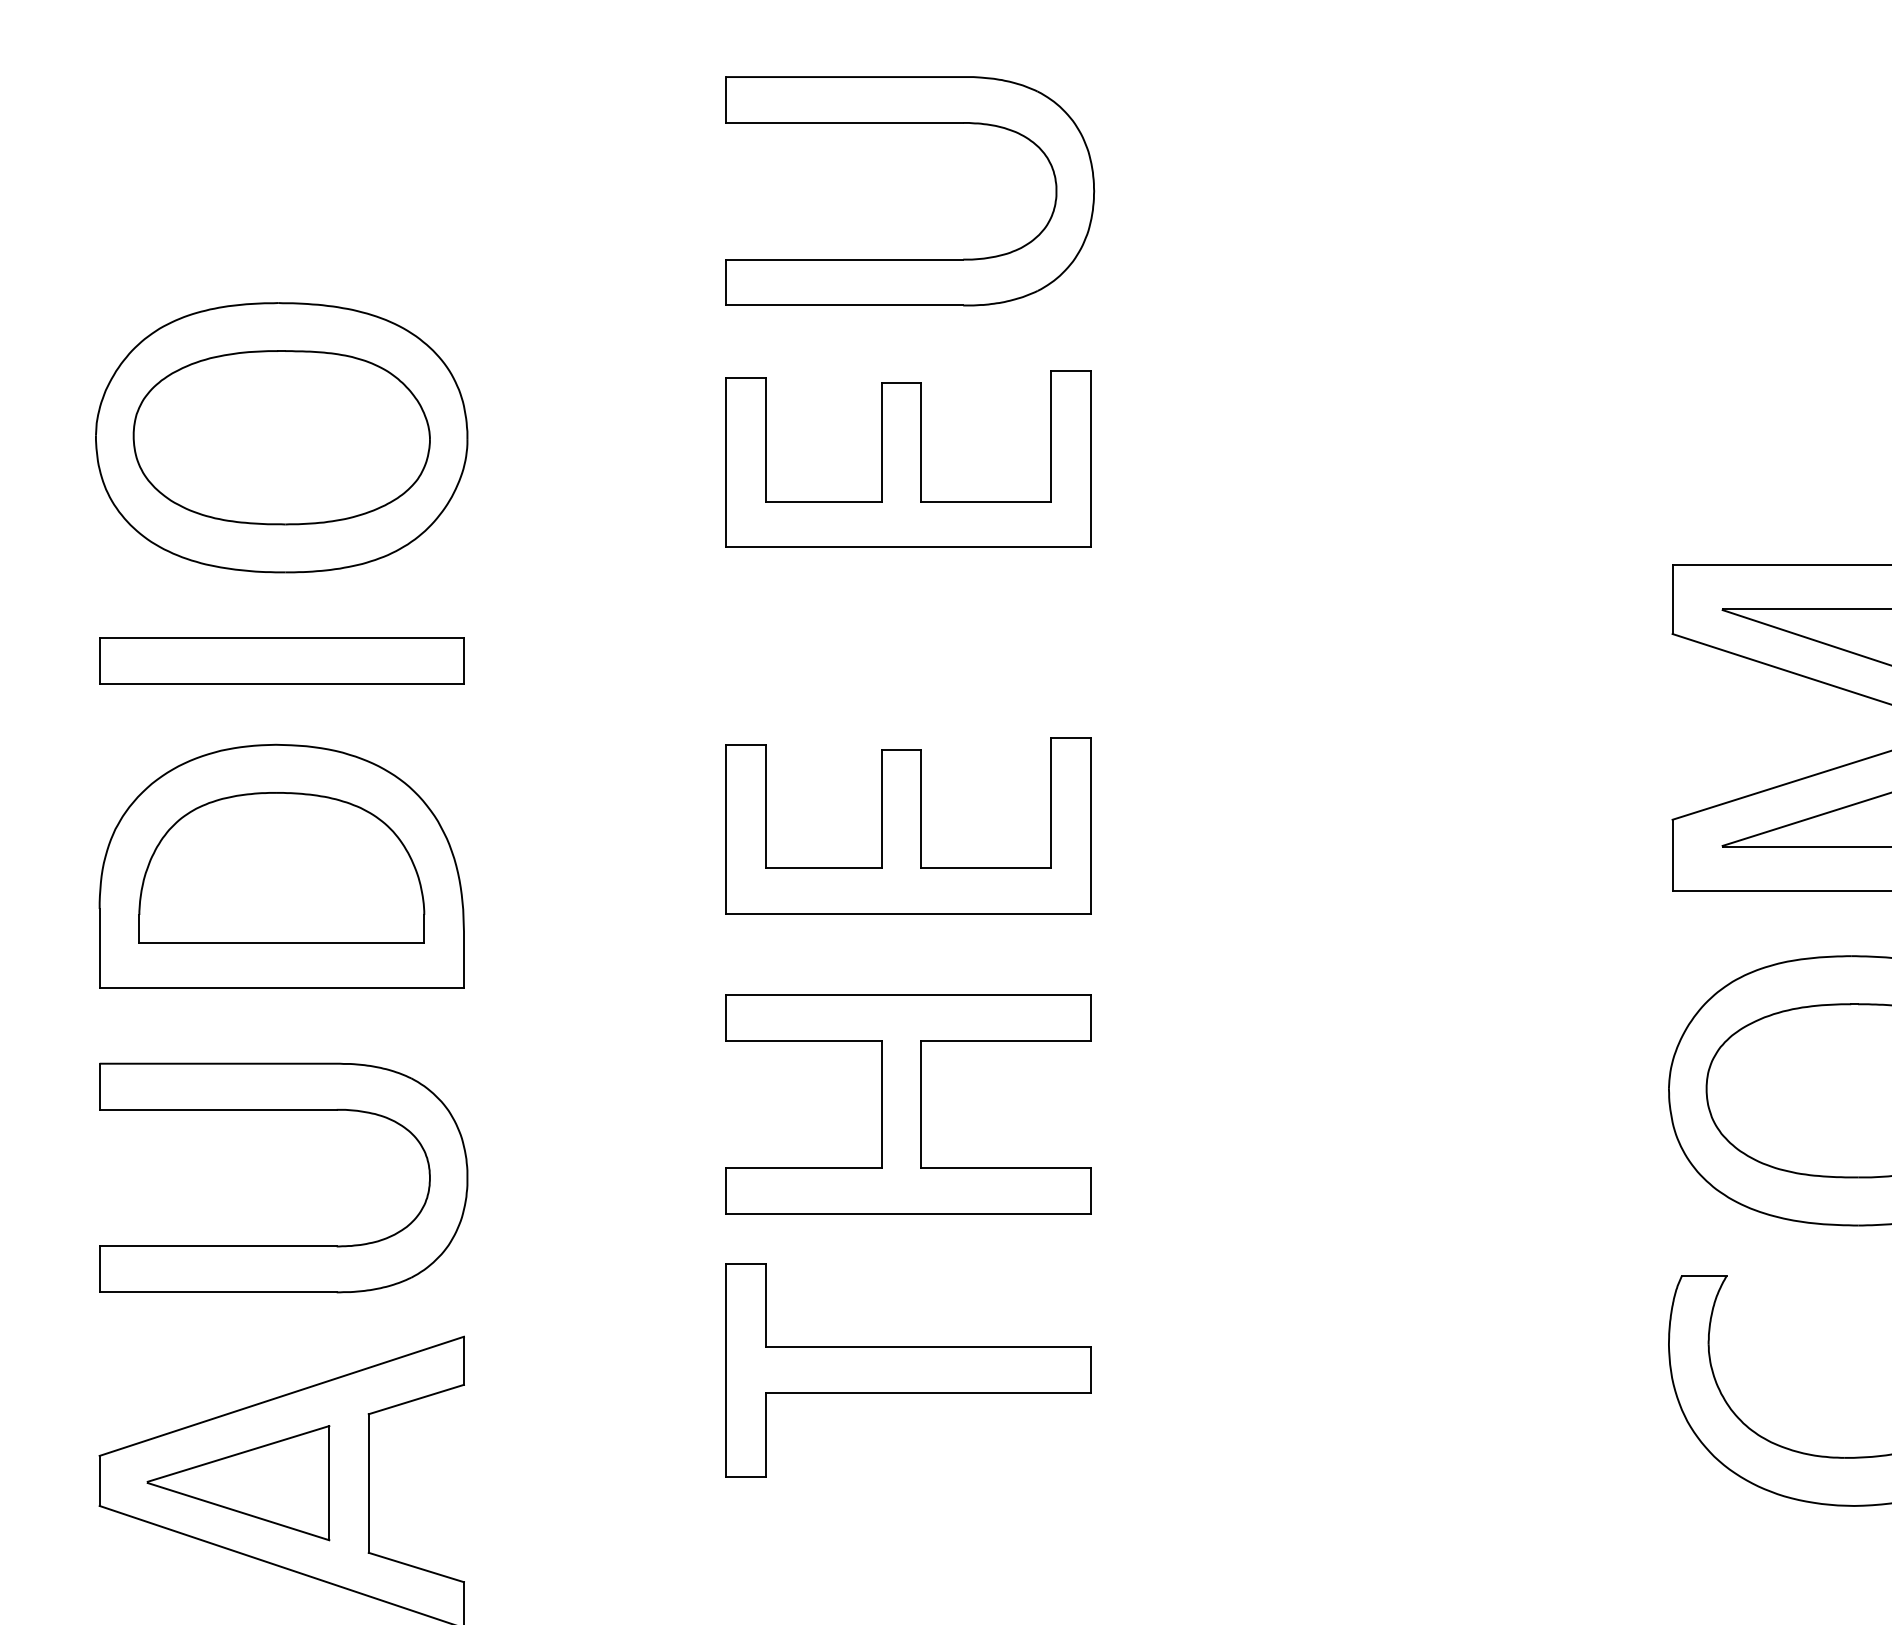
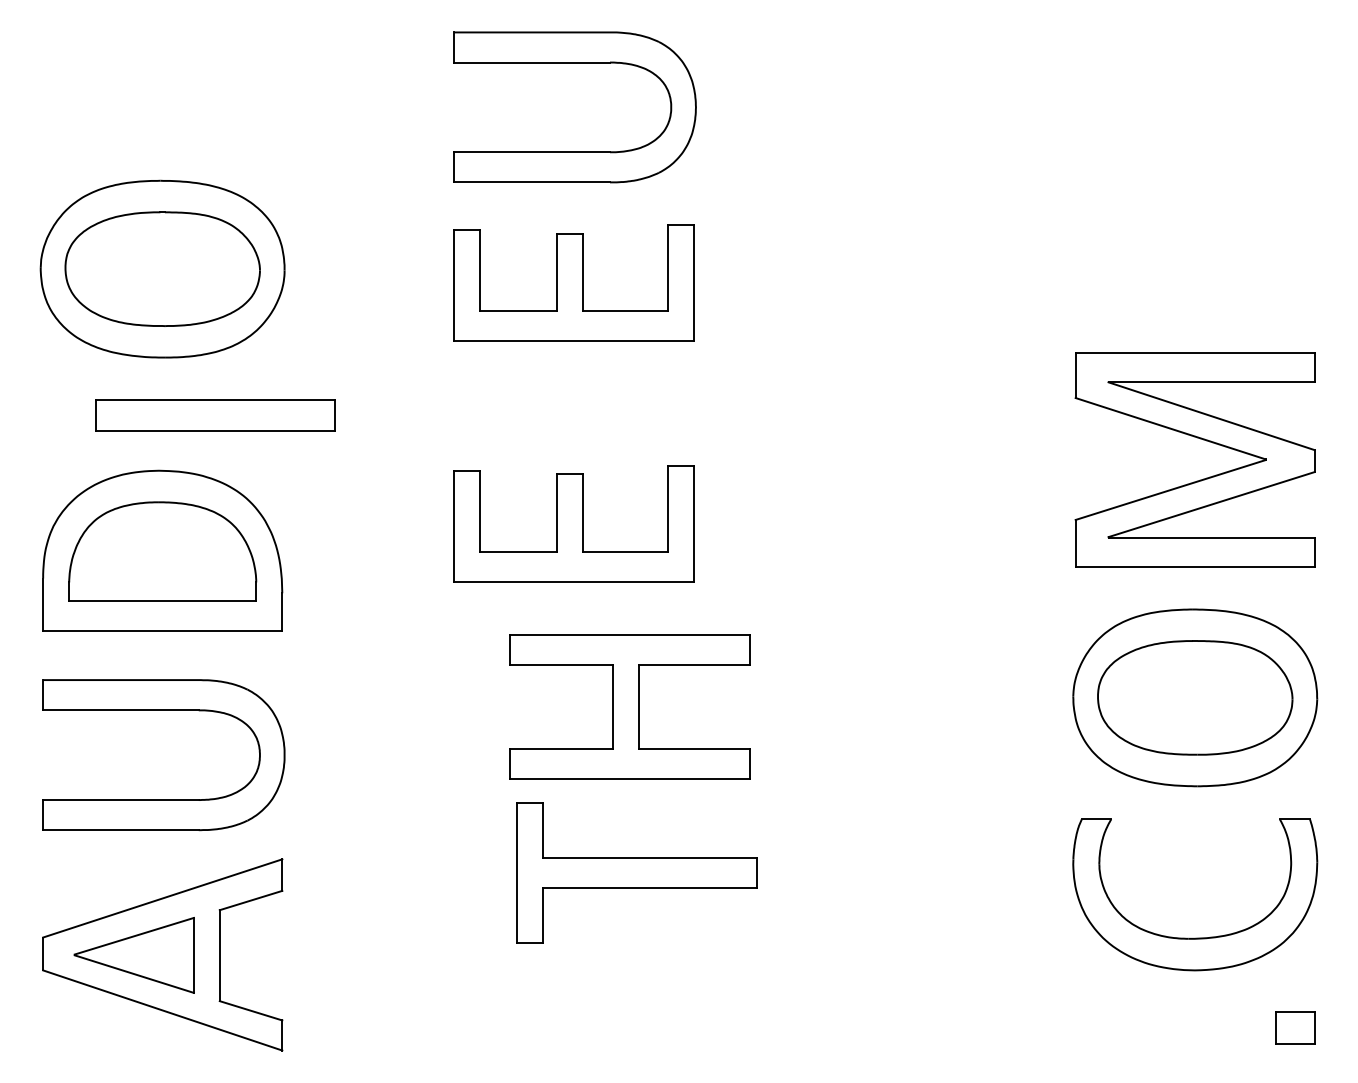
part: (281, 660) -> (215, 415), moved
part: (907, 1103) -> (629, 706), moved
part: (907, 1369) -> (636, 872), moved

